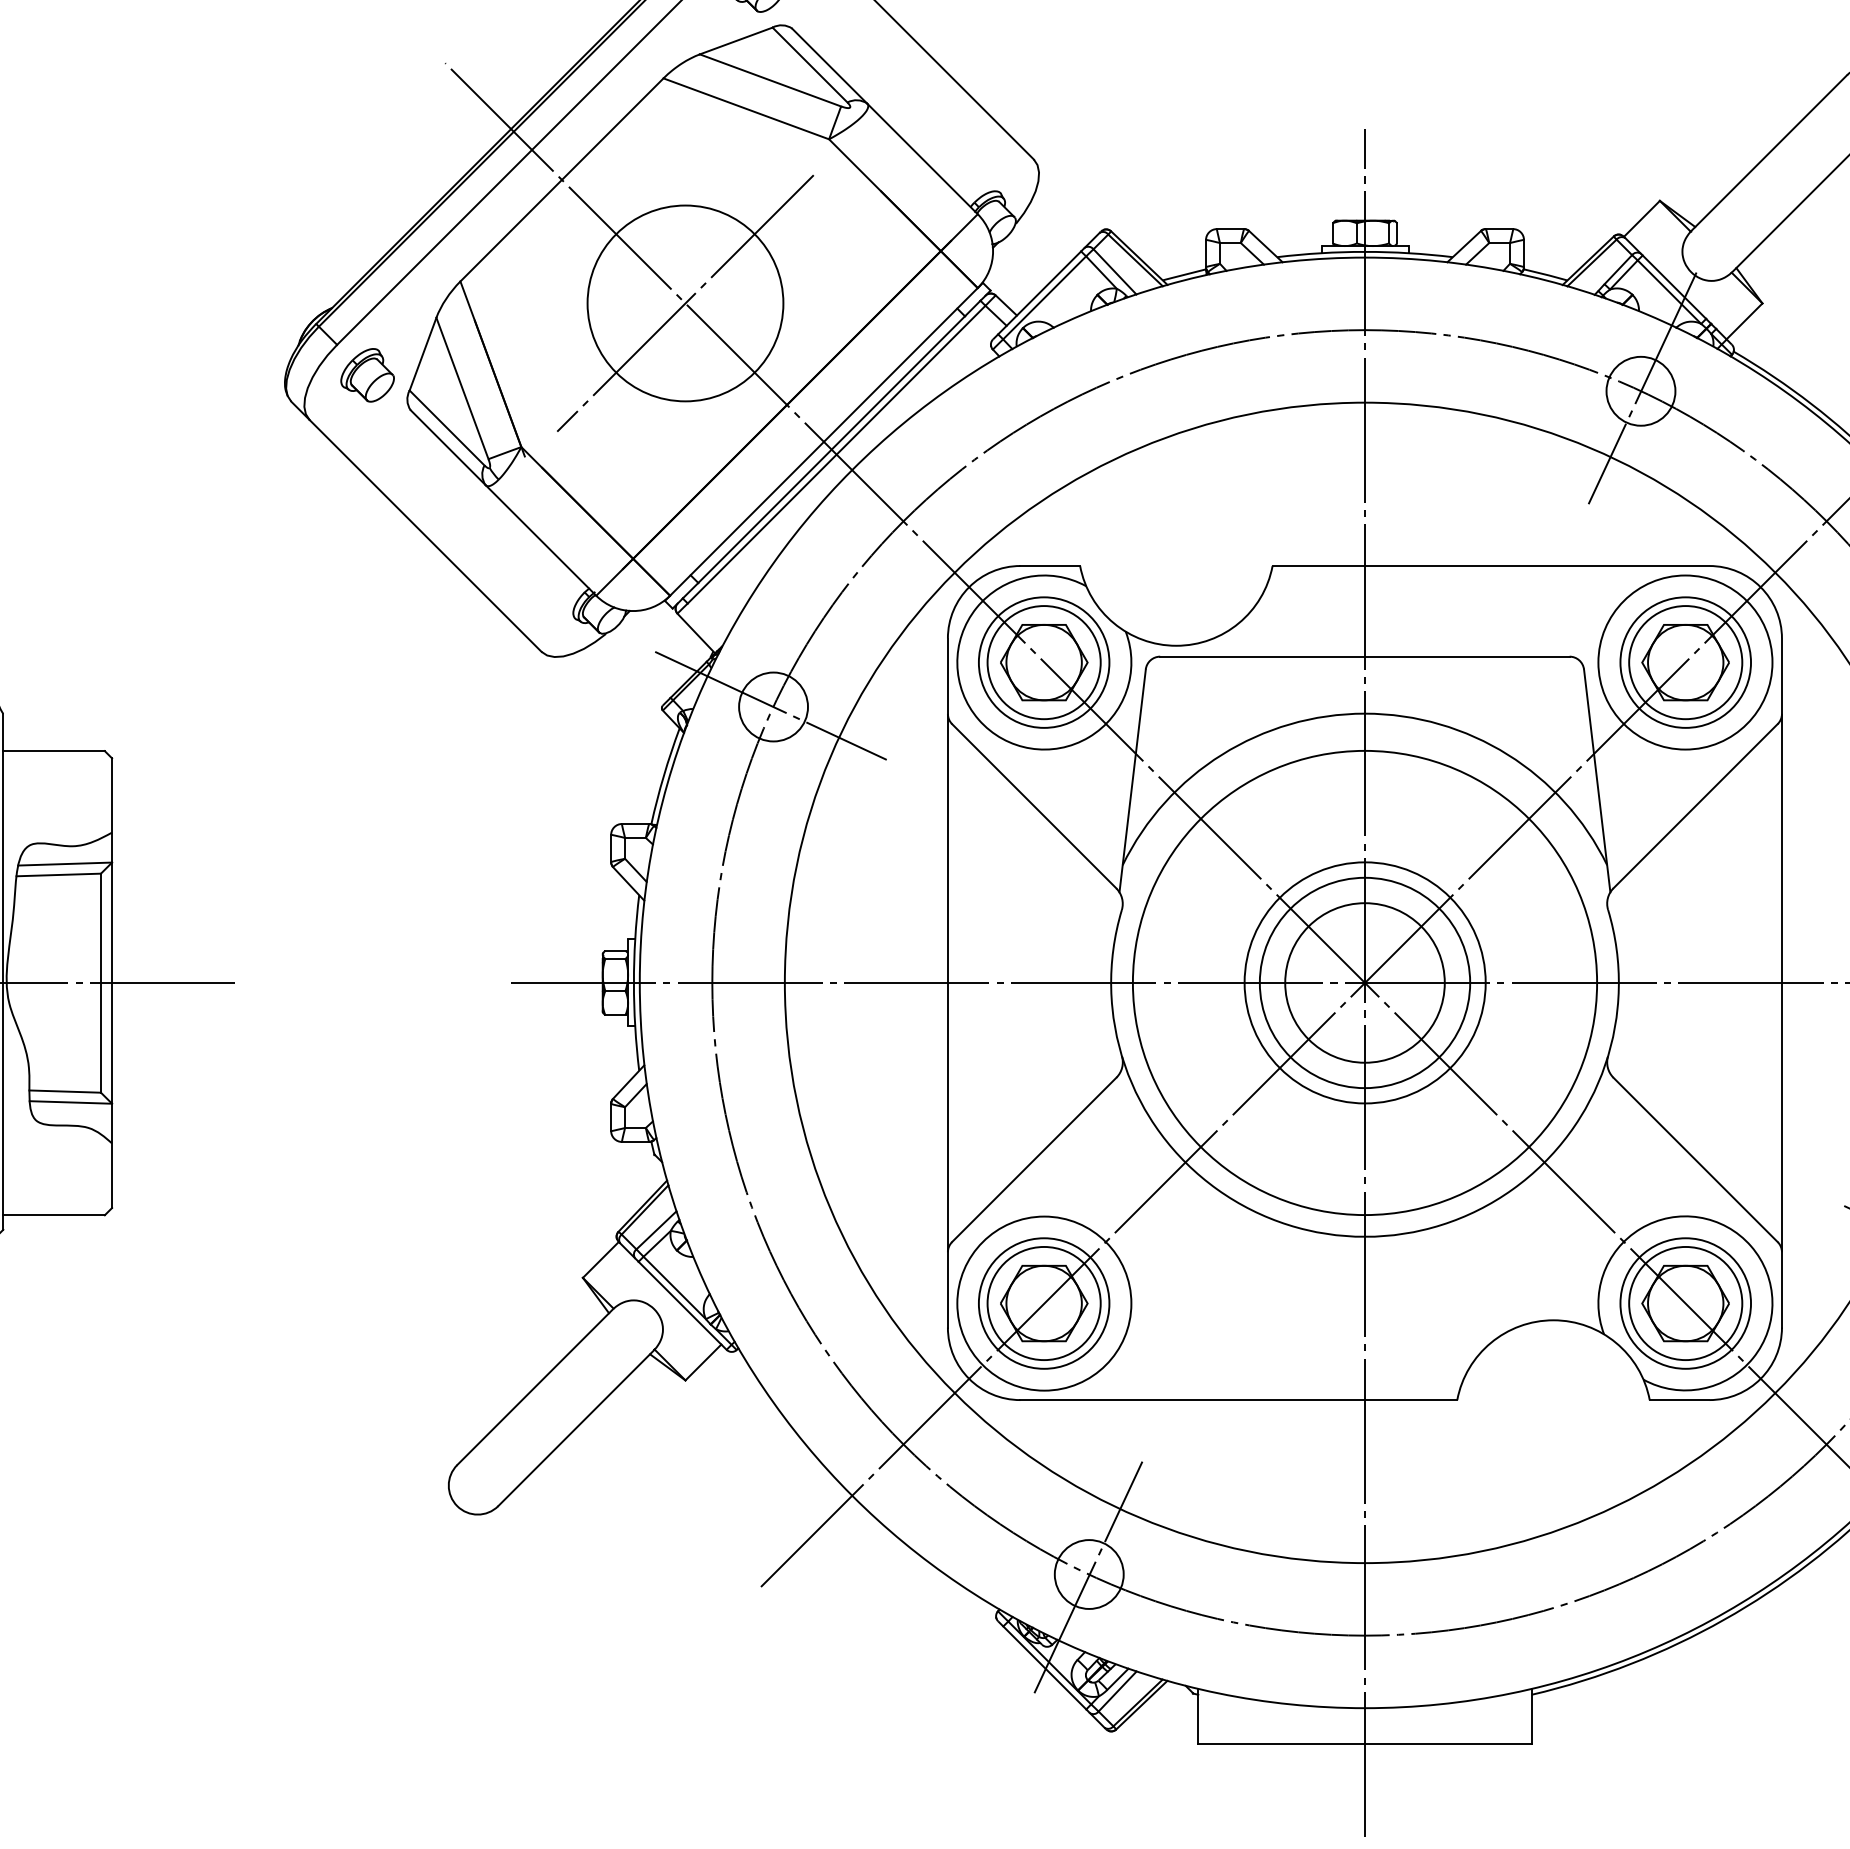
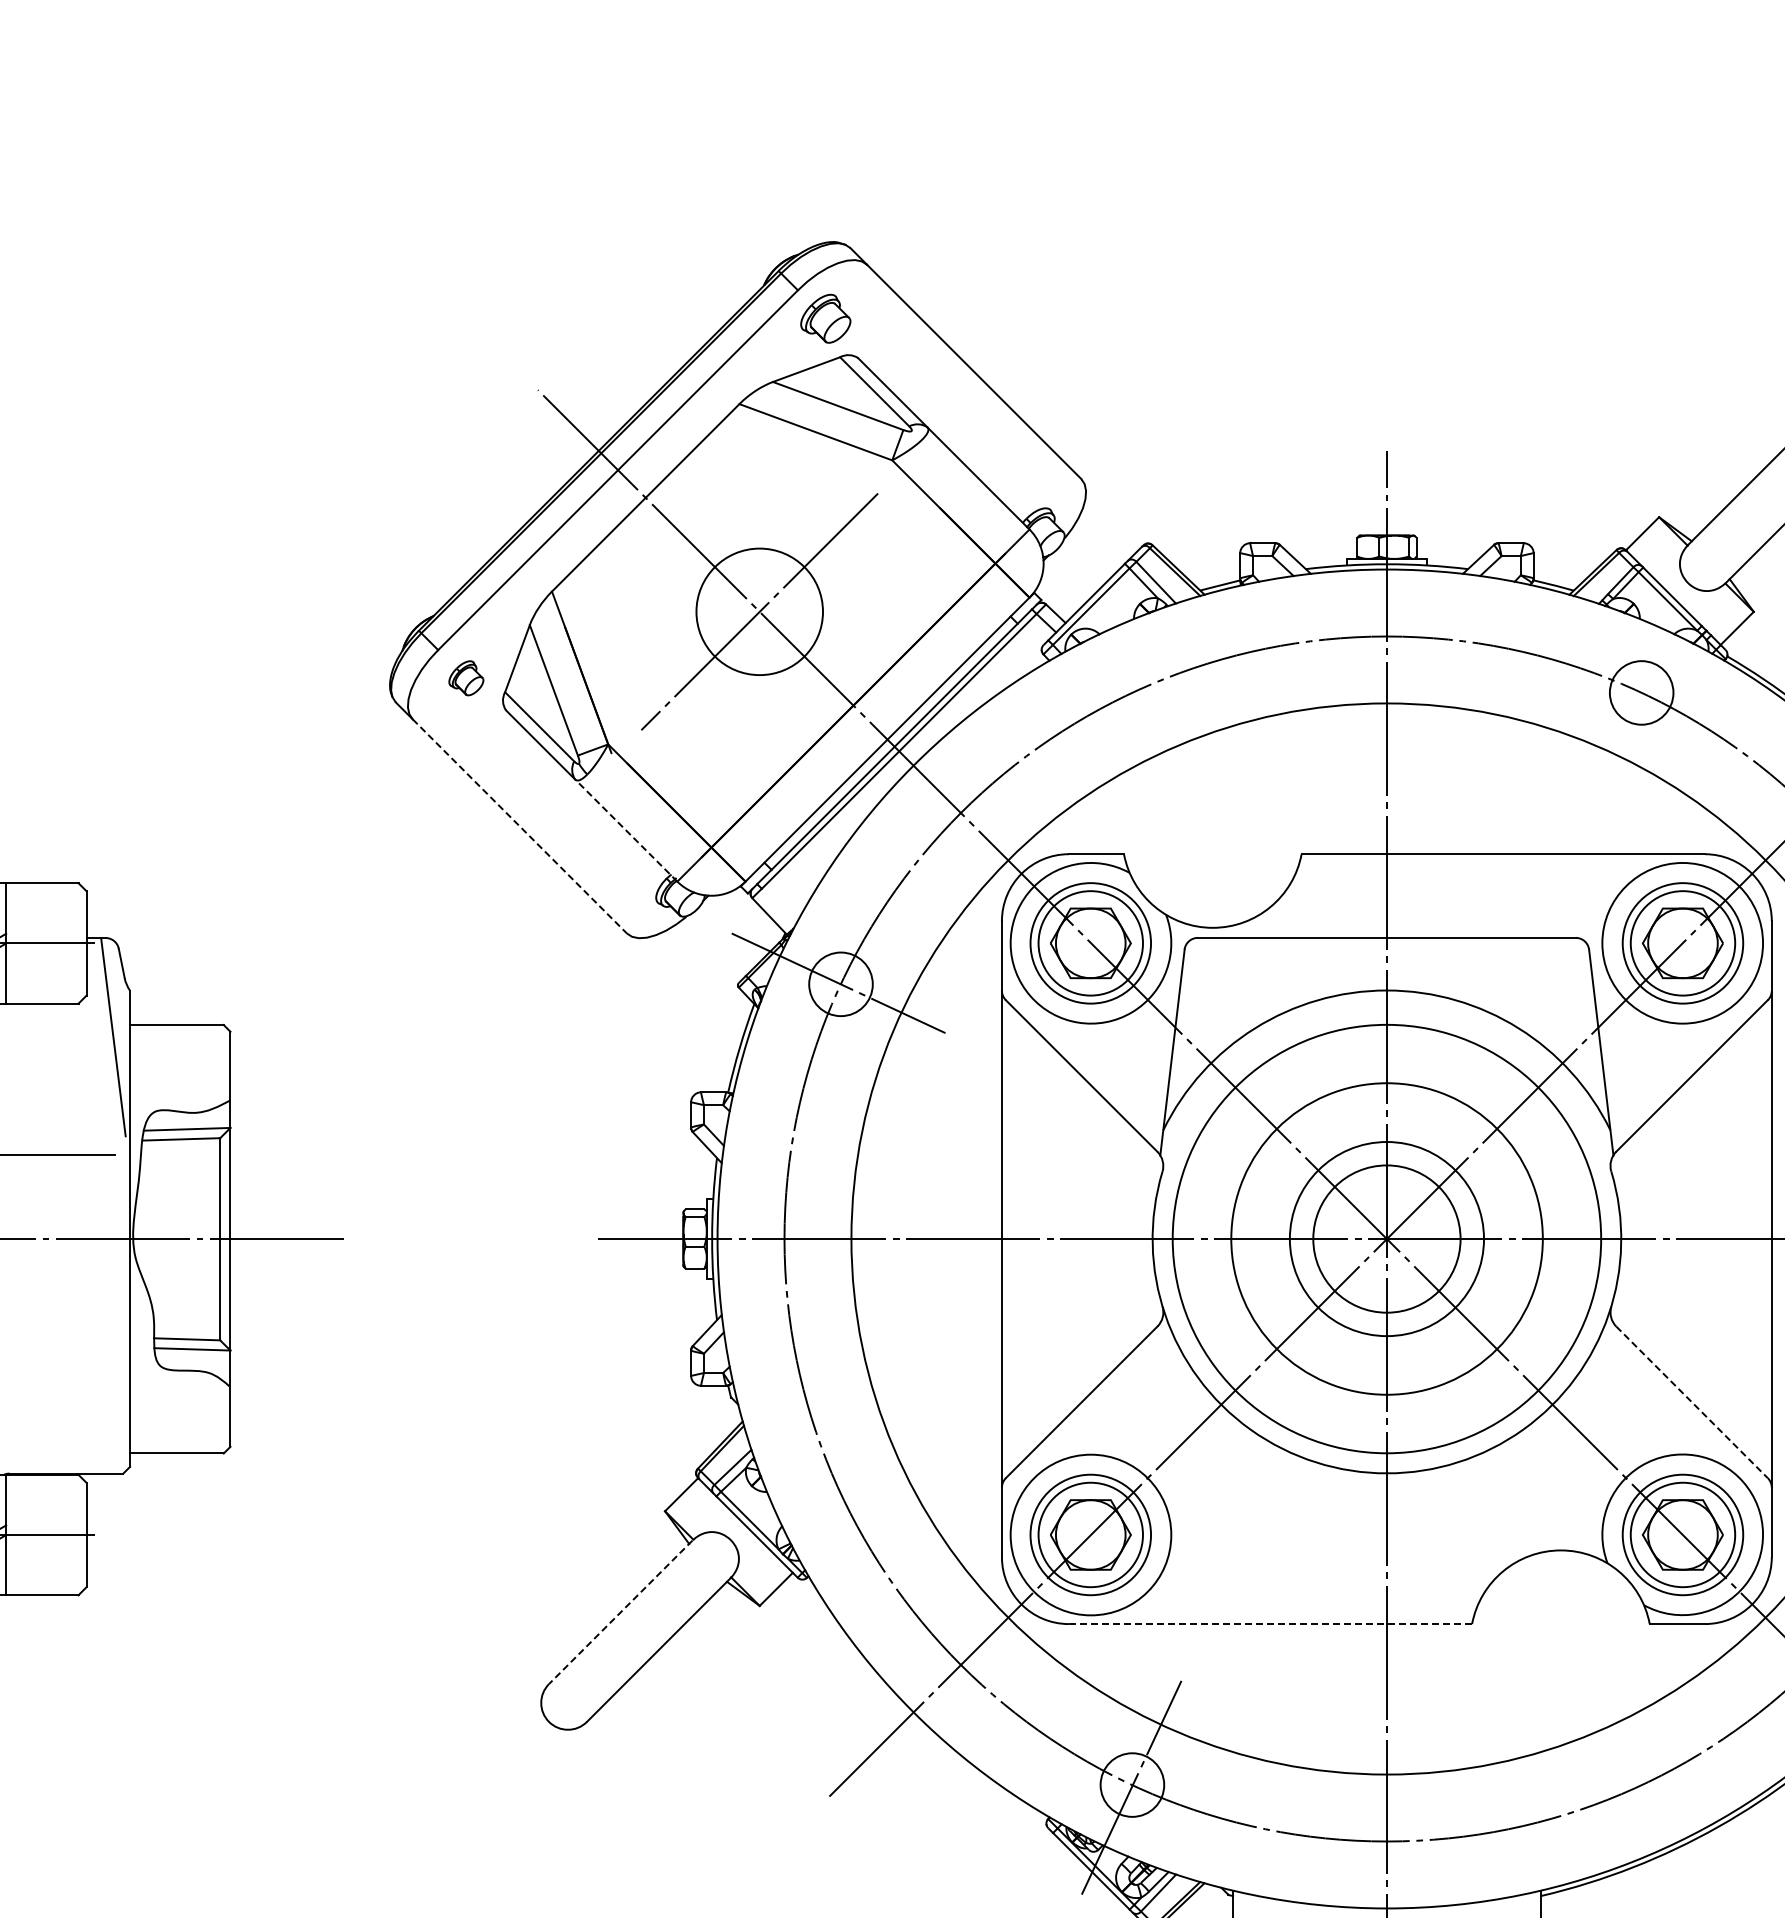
circle: (685, 303) -> (759, 611), size x0.7
part: (367, 375) -> (466, 678), size x0.7
line: (1641, 388) -> (1642, 690), removed
line: (426, 535) -> (520, 826), solid -> dashed
line: (540, 540) -> (625, 830), solid -> dashed
circle: (1364, 982) -> (1386, 1238), size x1.4
line: (1696, 1160) -> (1692, 1402), solid -> dashed
line: (534, 1387) -> (620, 1612), solid -> dashed
line: (1238, 1400) -> (1270, 1624), solid -> dashed

